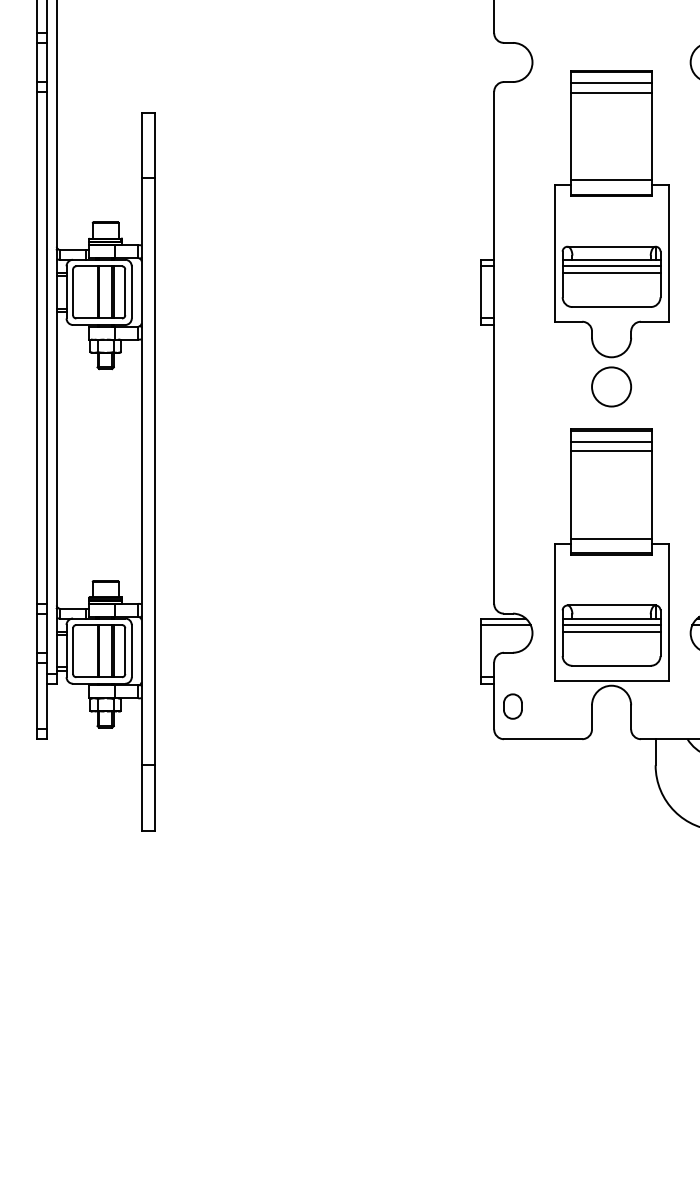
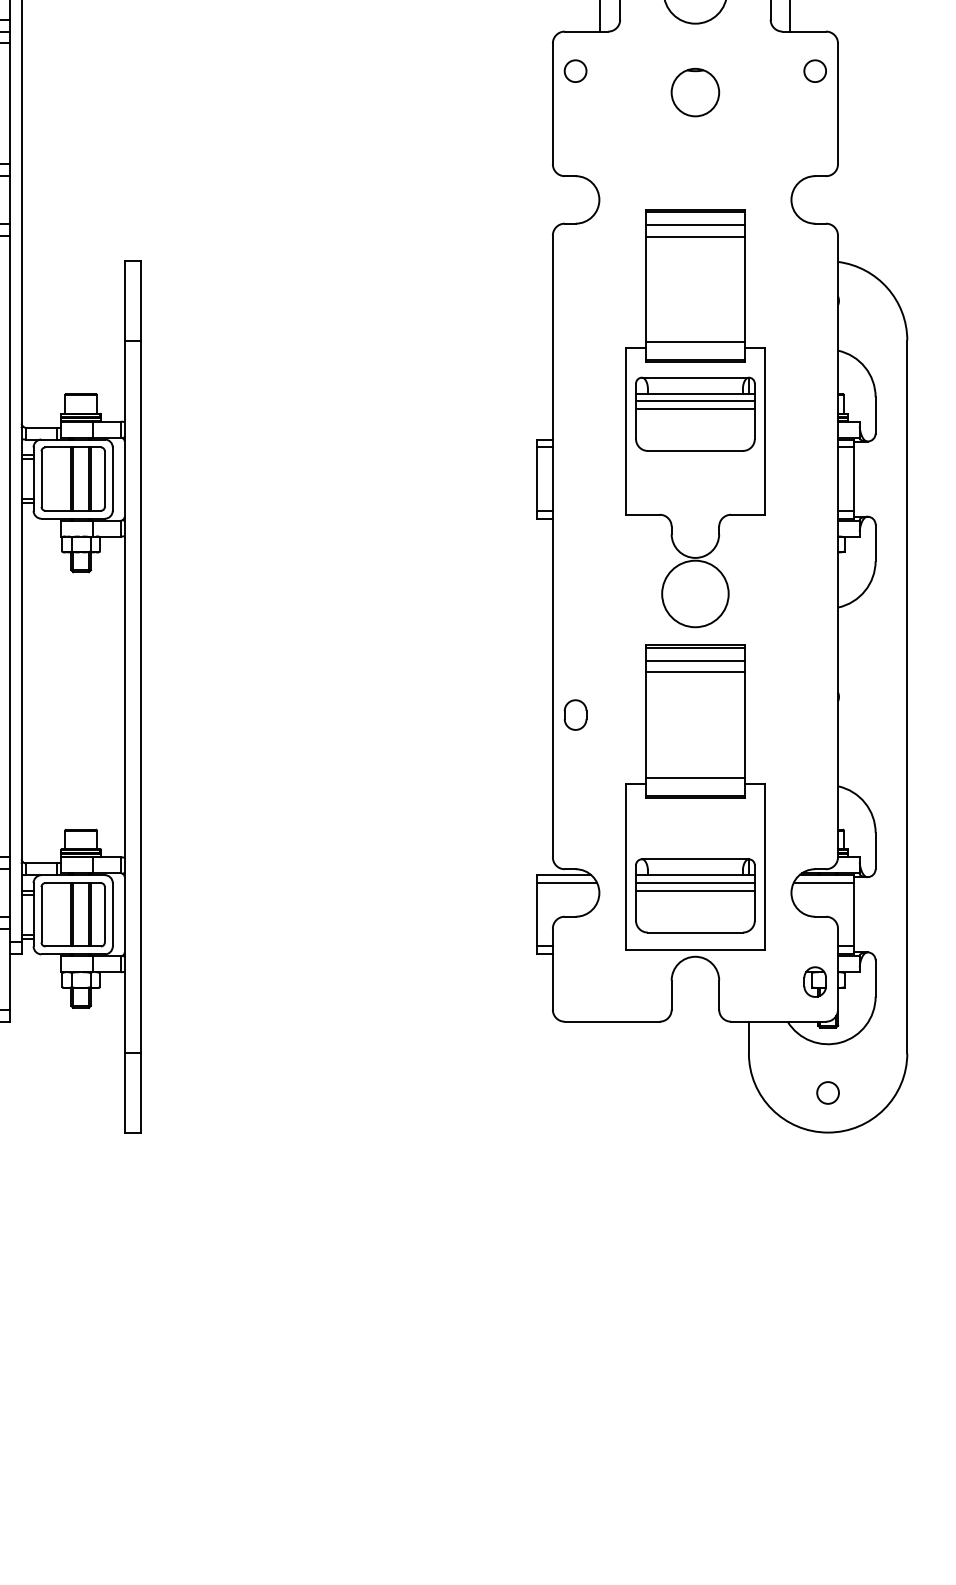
part: (611, 276) -> (695, 413), moved
circle: (611, 386) -> (695, 593), size x1.4
part: (512, 706) -> (575, 714), moved

